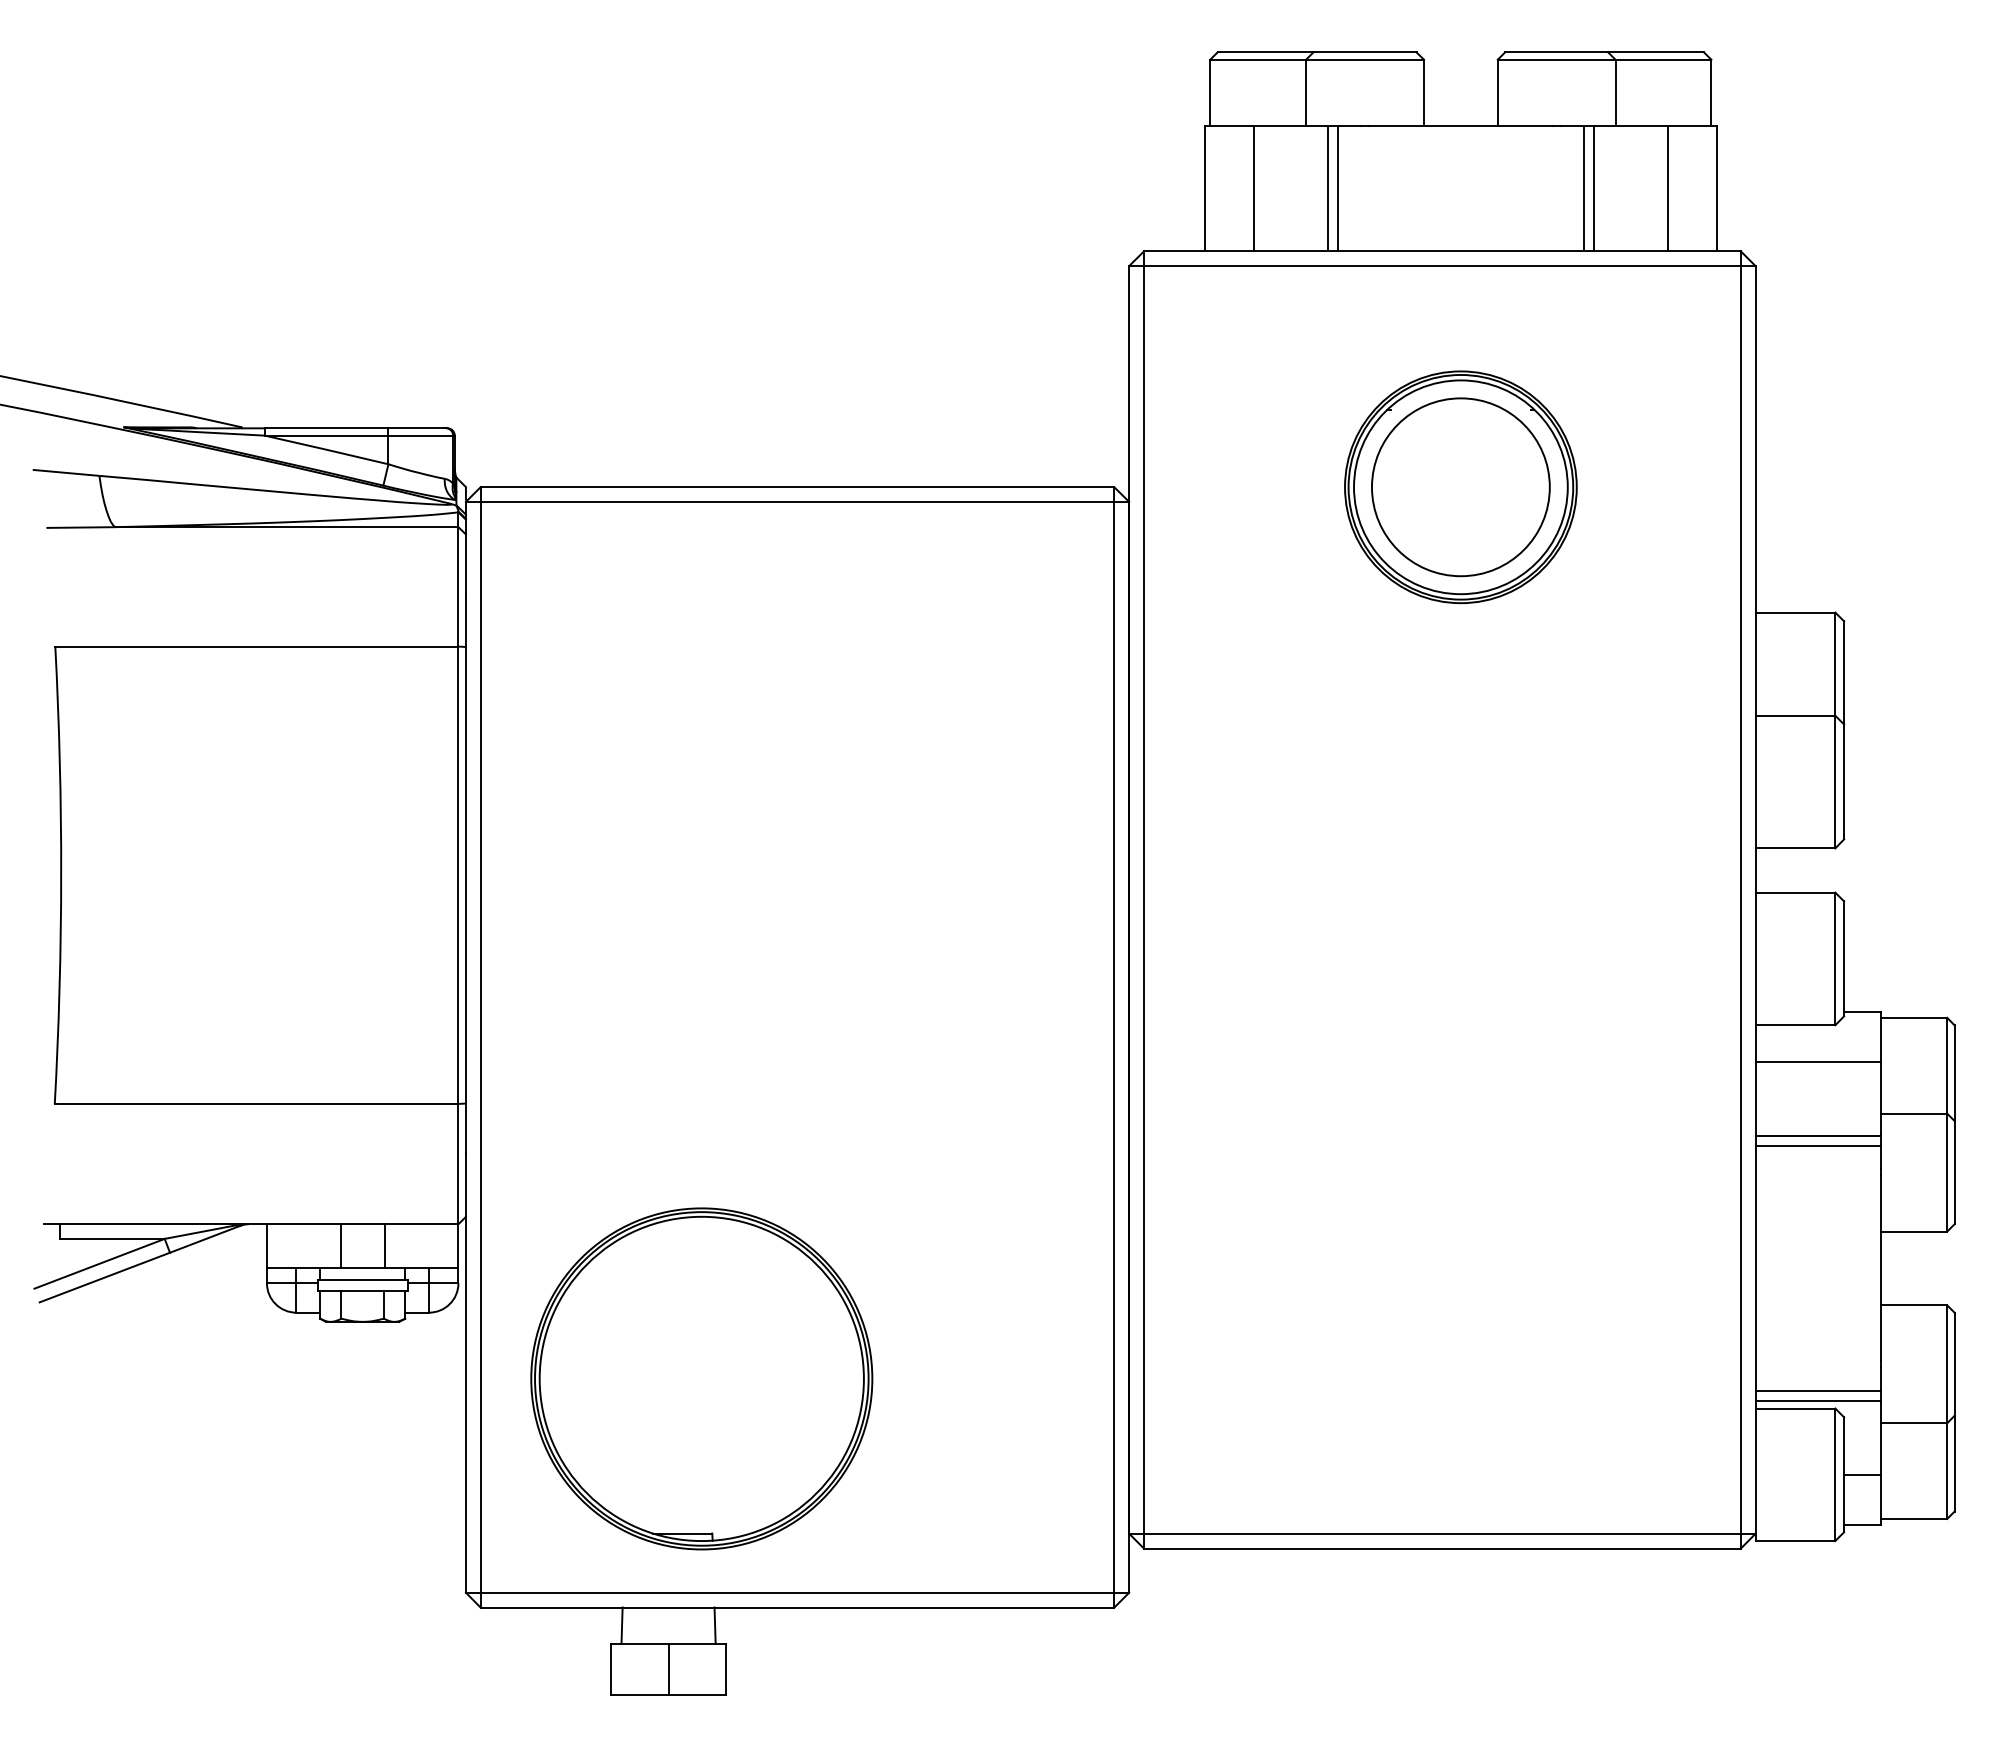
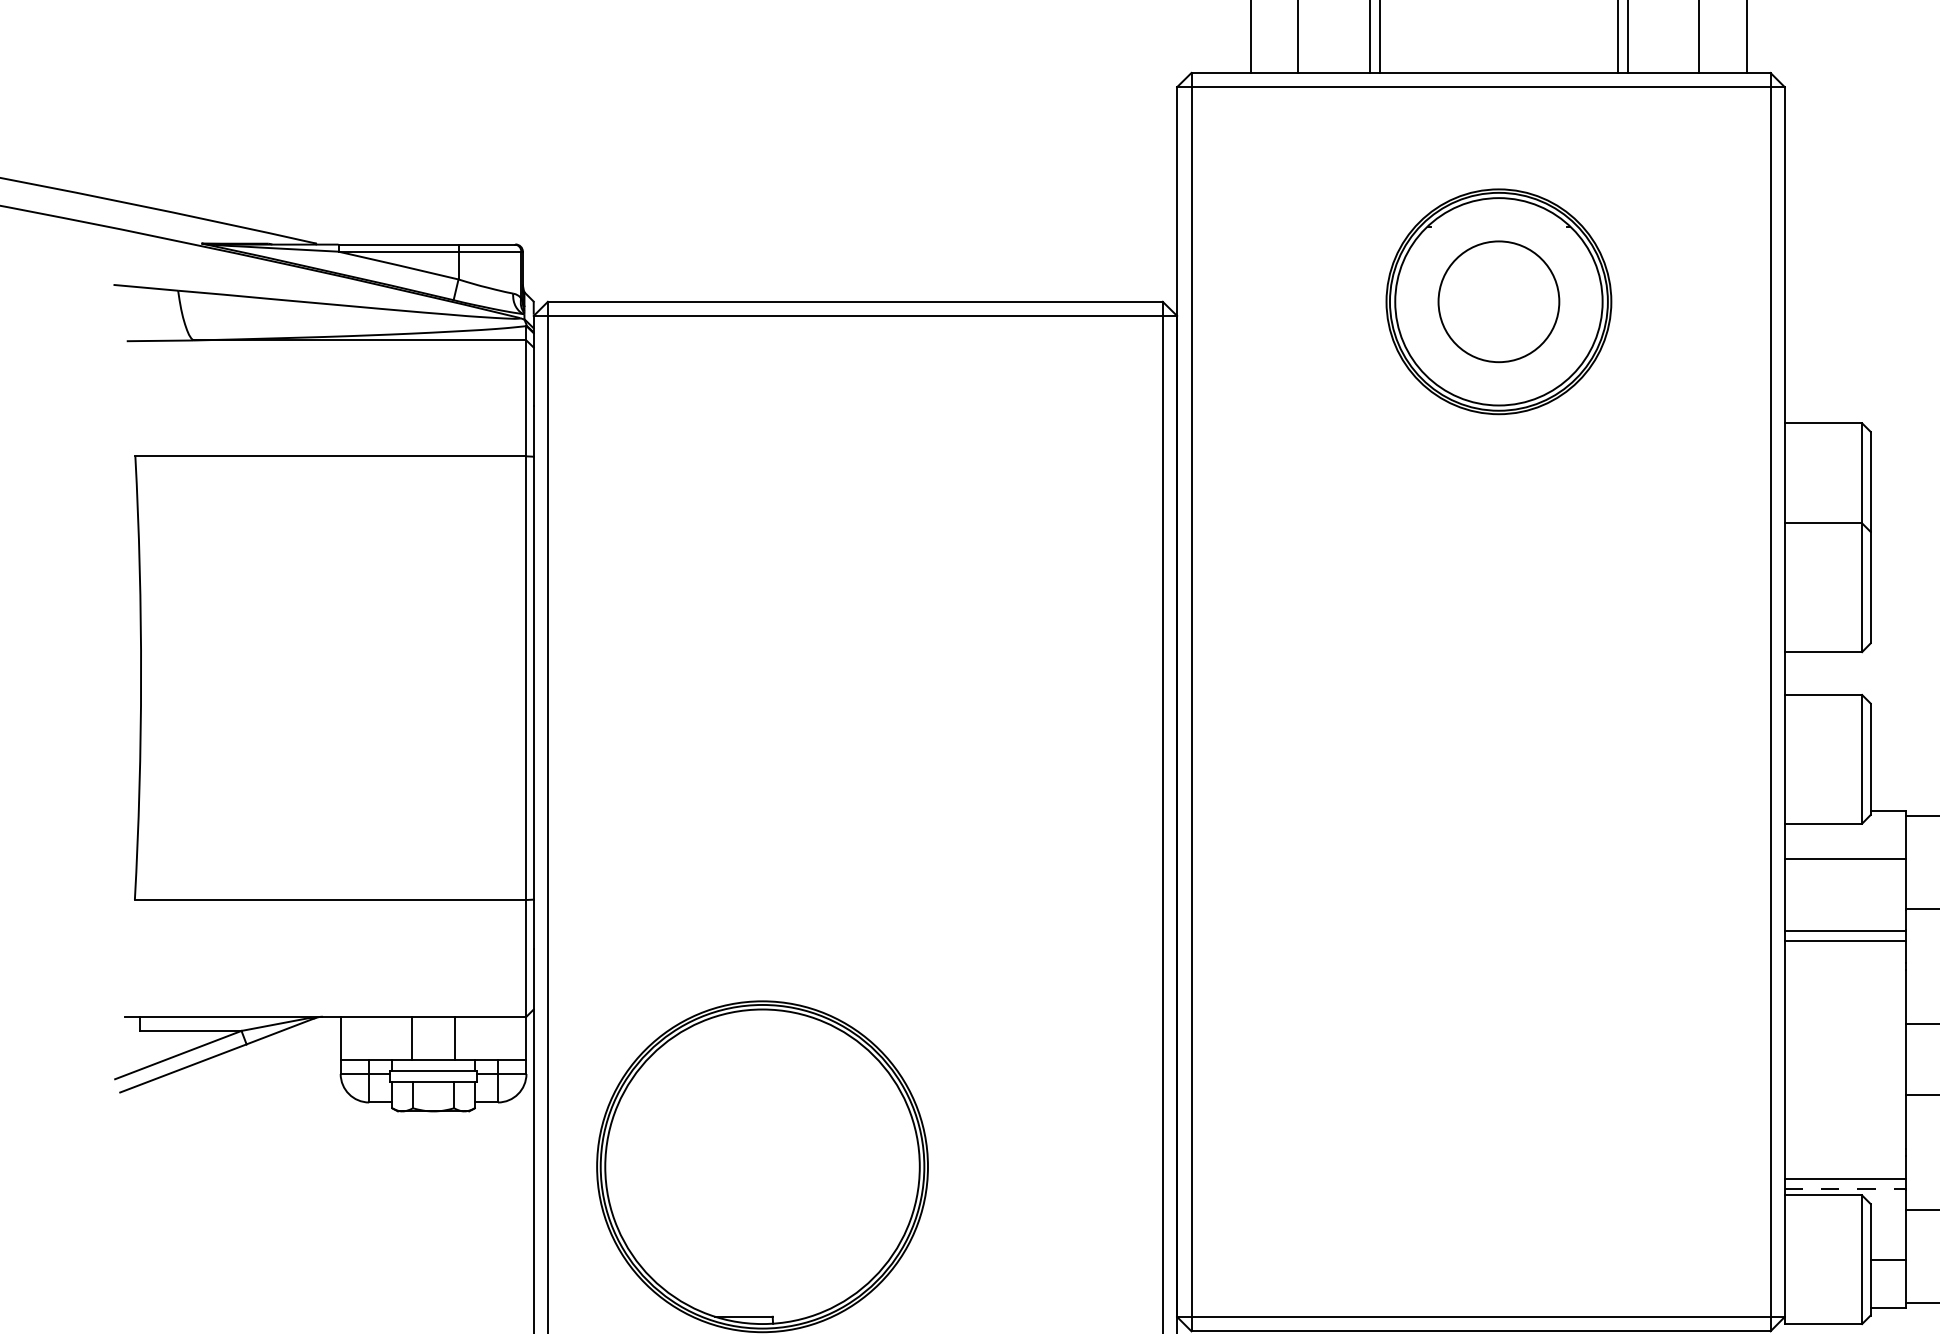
circle: (1460, 487) -> (1498, 301), size x0.7
line: (1818, 1401) -> (1845, 1188), solid -> dashed

